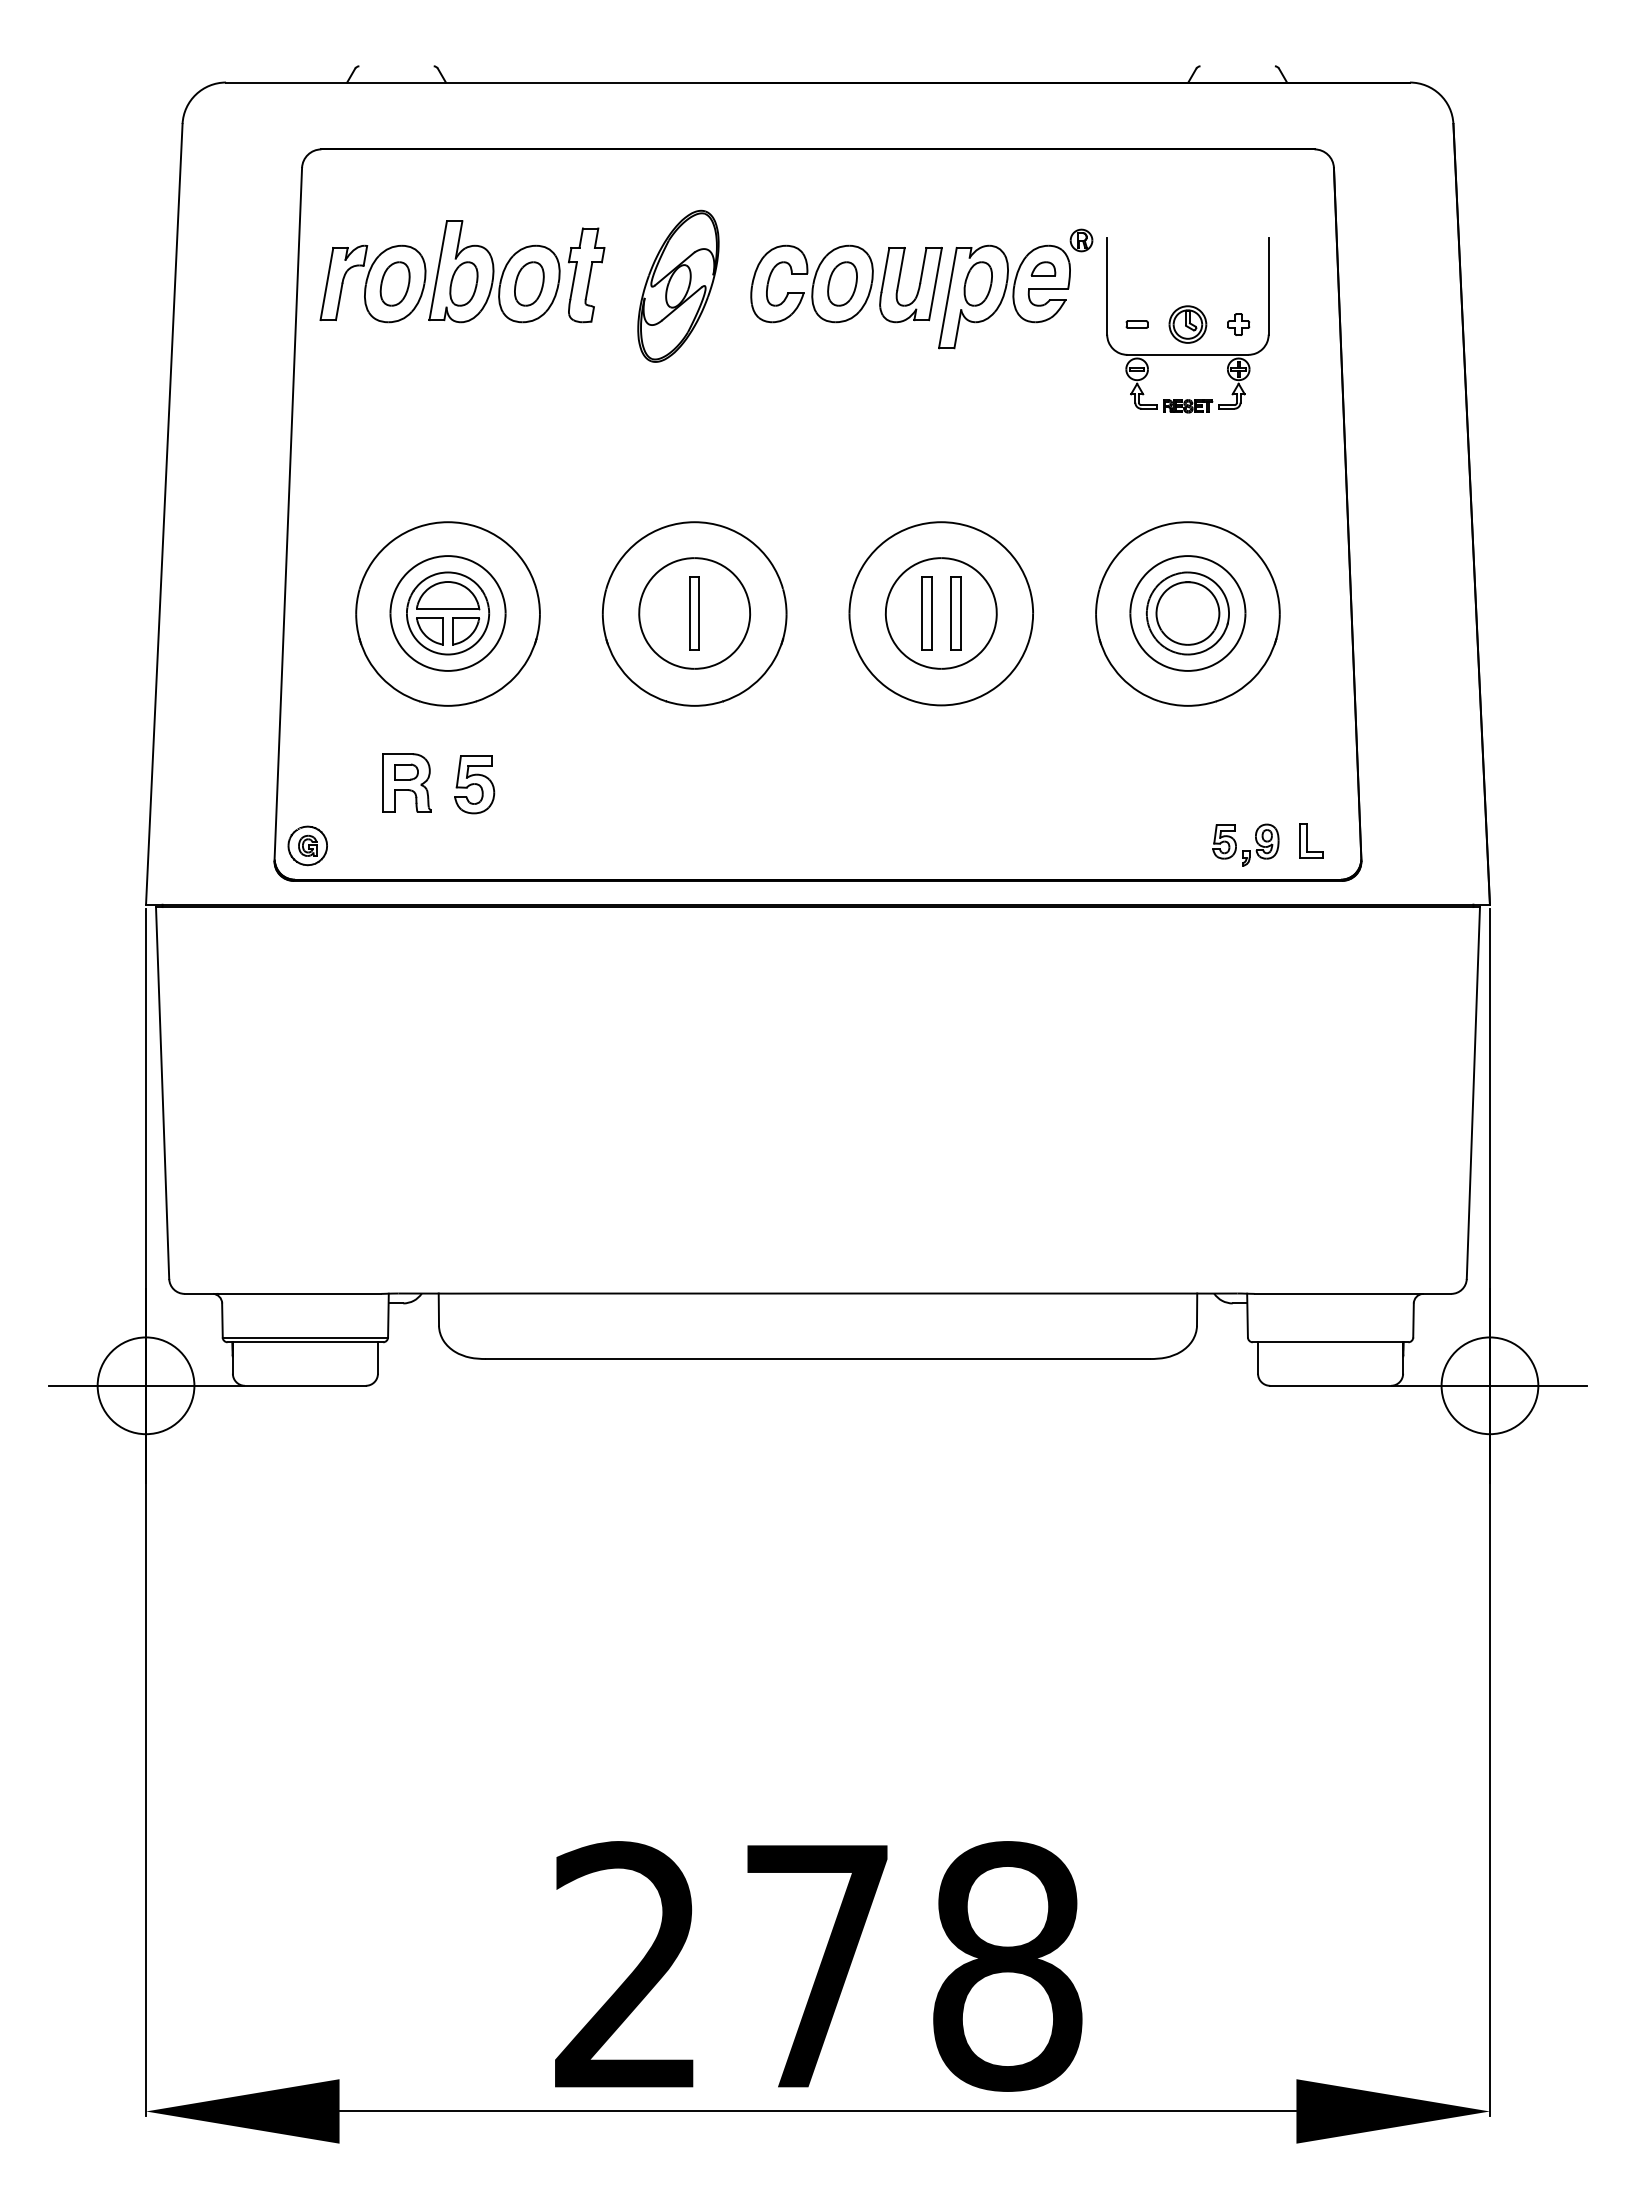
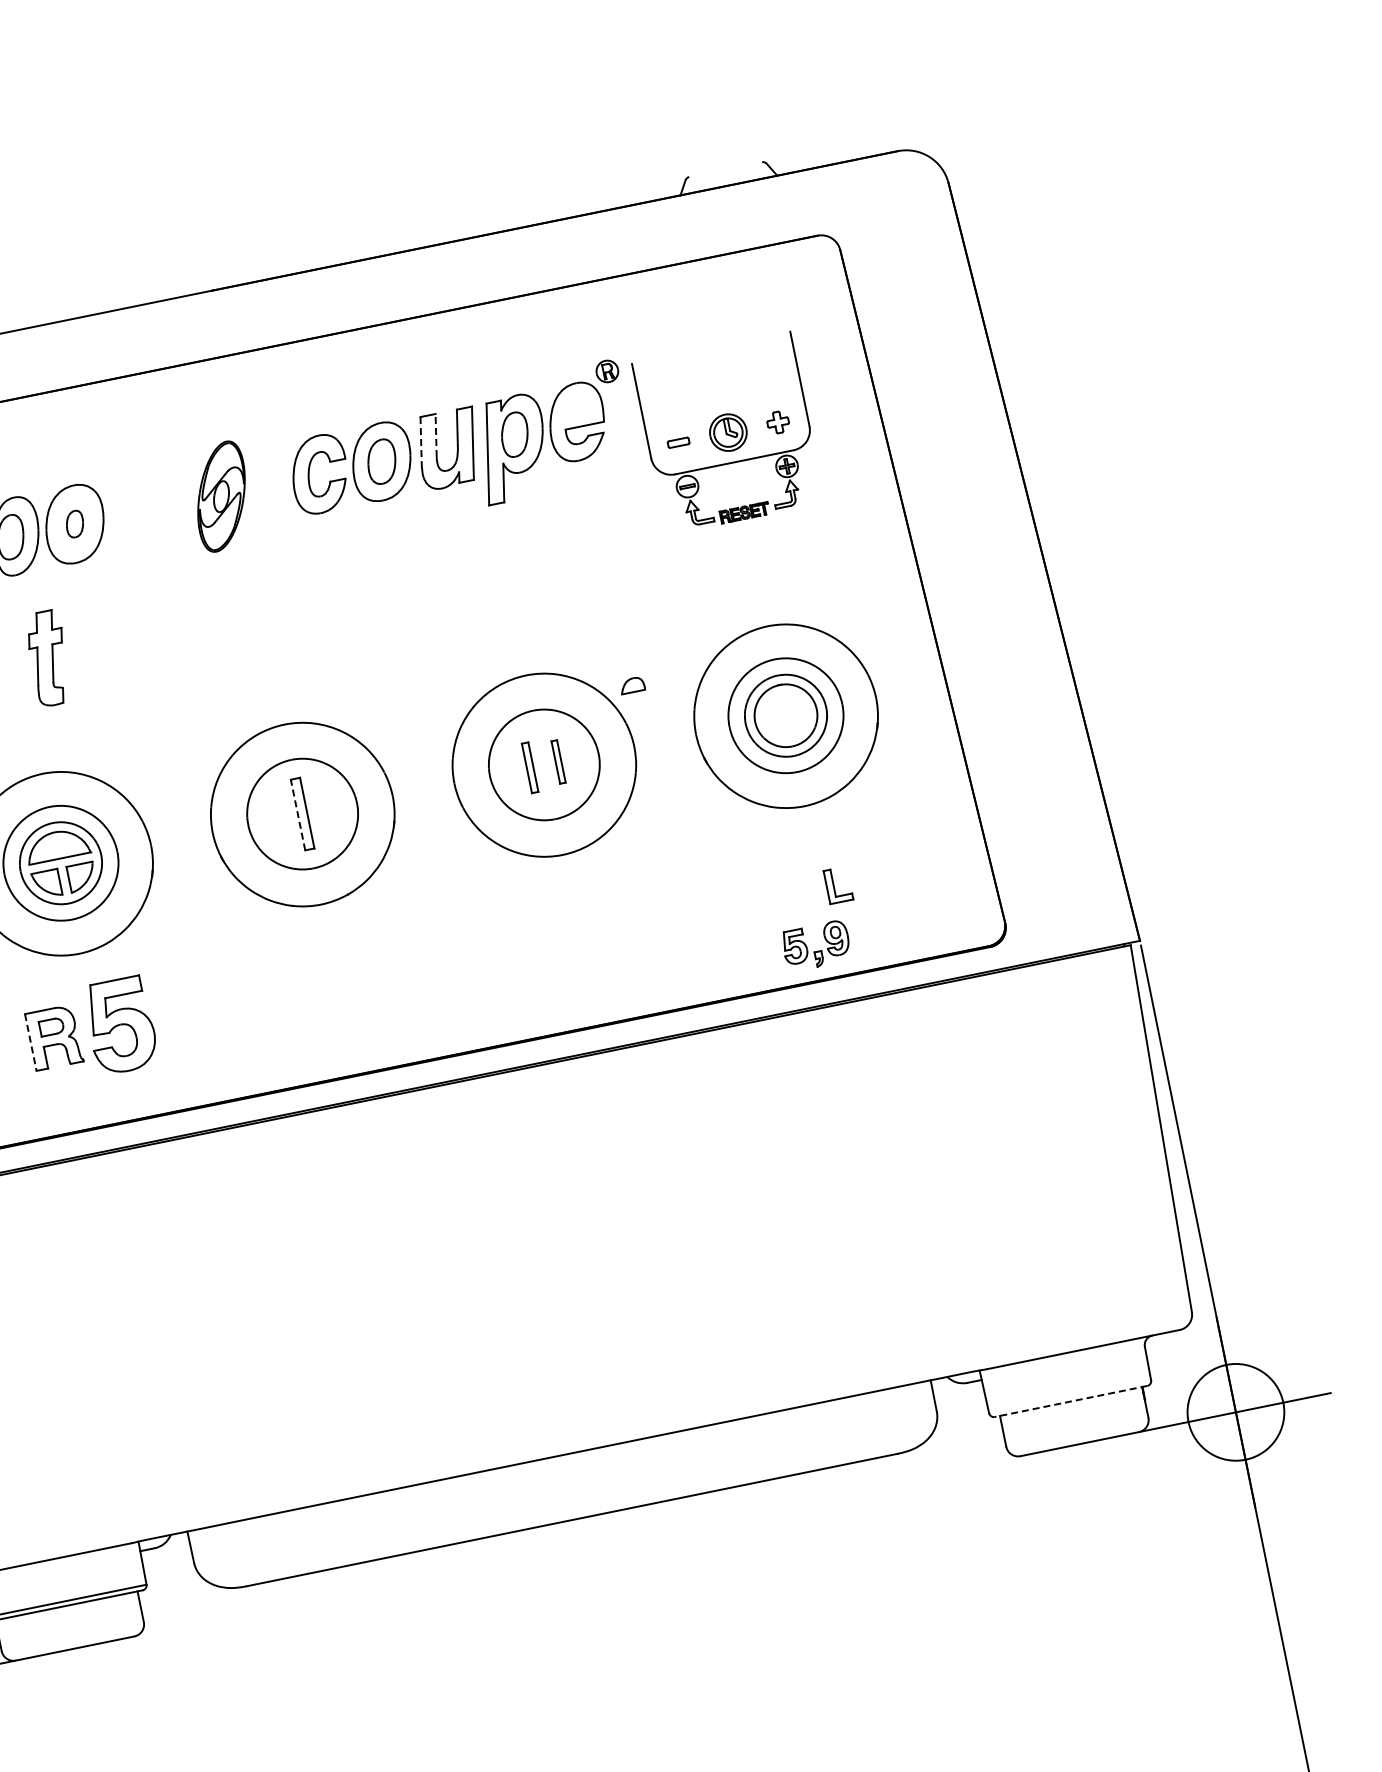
line: (901, 268) -> (436, 434), solid -> dashed
part: (1043, 268) -> (632, 684), moved
line: (885, 270) -> (421, 439), solid -> dashed
part: (586, 275) -> (49, 658), moved
part: (529, 283) -> (74, 523), size x0.6
part: (678, 285) -> (221, 495), size x0.7
line: (690, 613) -> (298, 814), solid -> dashed
part: (926, 613) -> (529, 767), size x0.7
part: (955, 613) -> (558, 762), size x0.6
line: (382, 783) -> (30, 1042), solid -> dashed
part: (474, 784) -> (120, 1025), size x1.6
part: (1311, 840) -> (838, 884), moved
part: (1245, 844) -> (815, 945), moved
line: (1330, 1342) -> (1071, 1401), solid -> dashed

